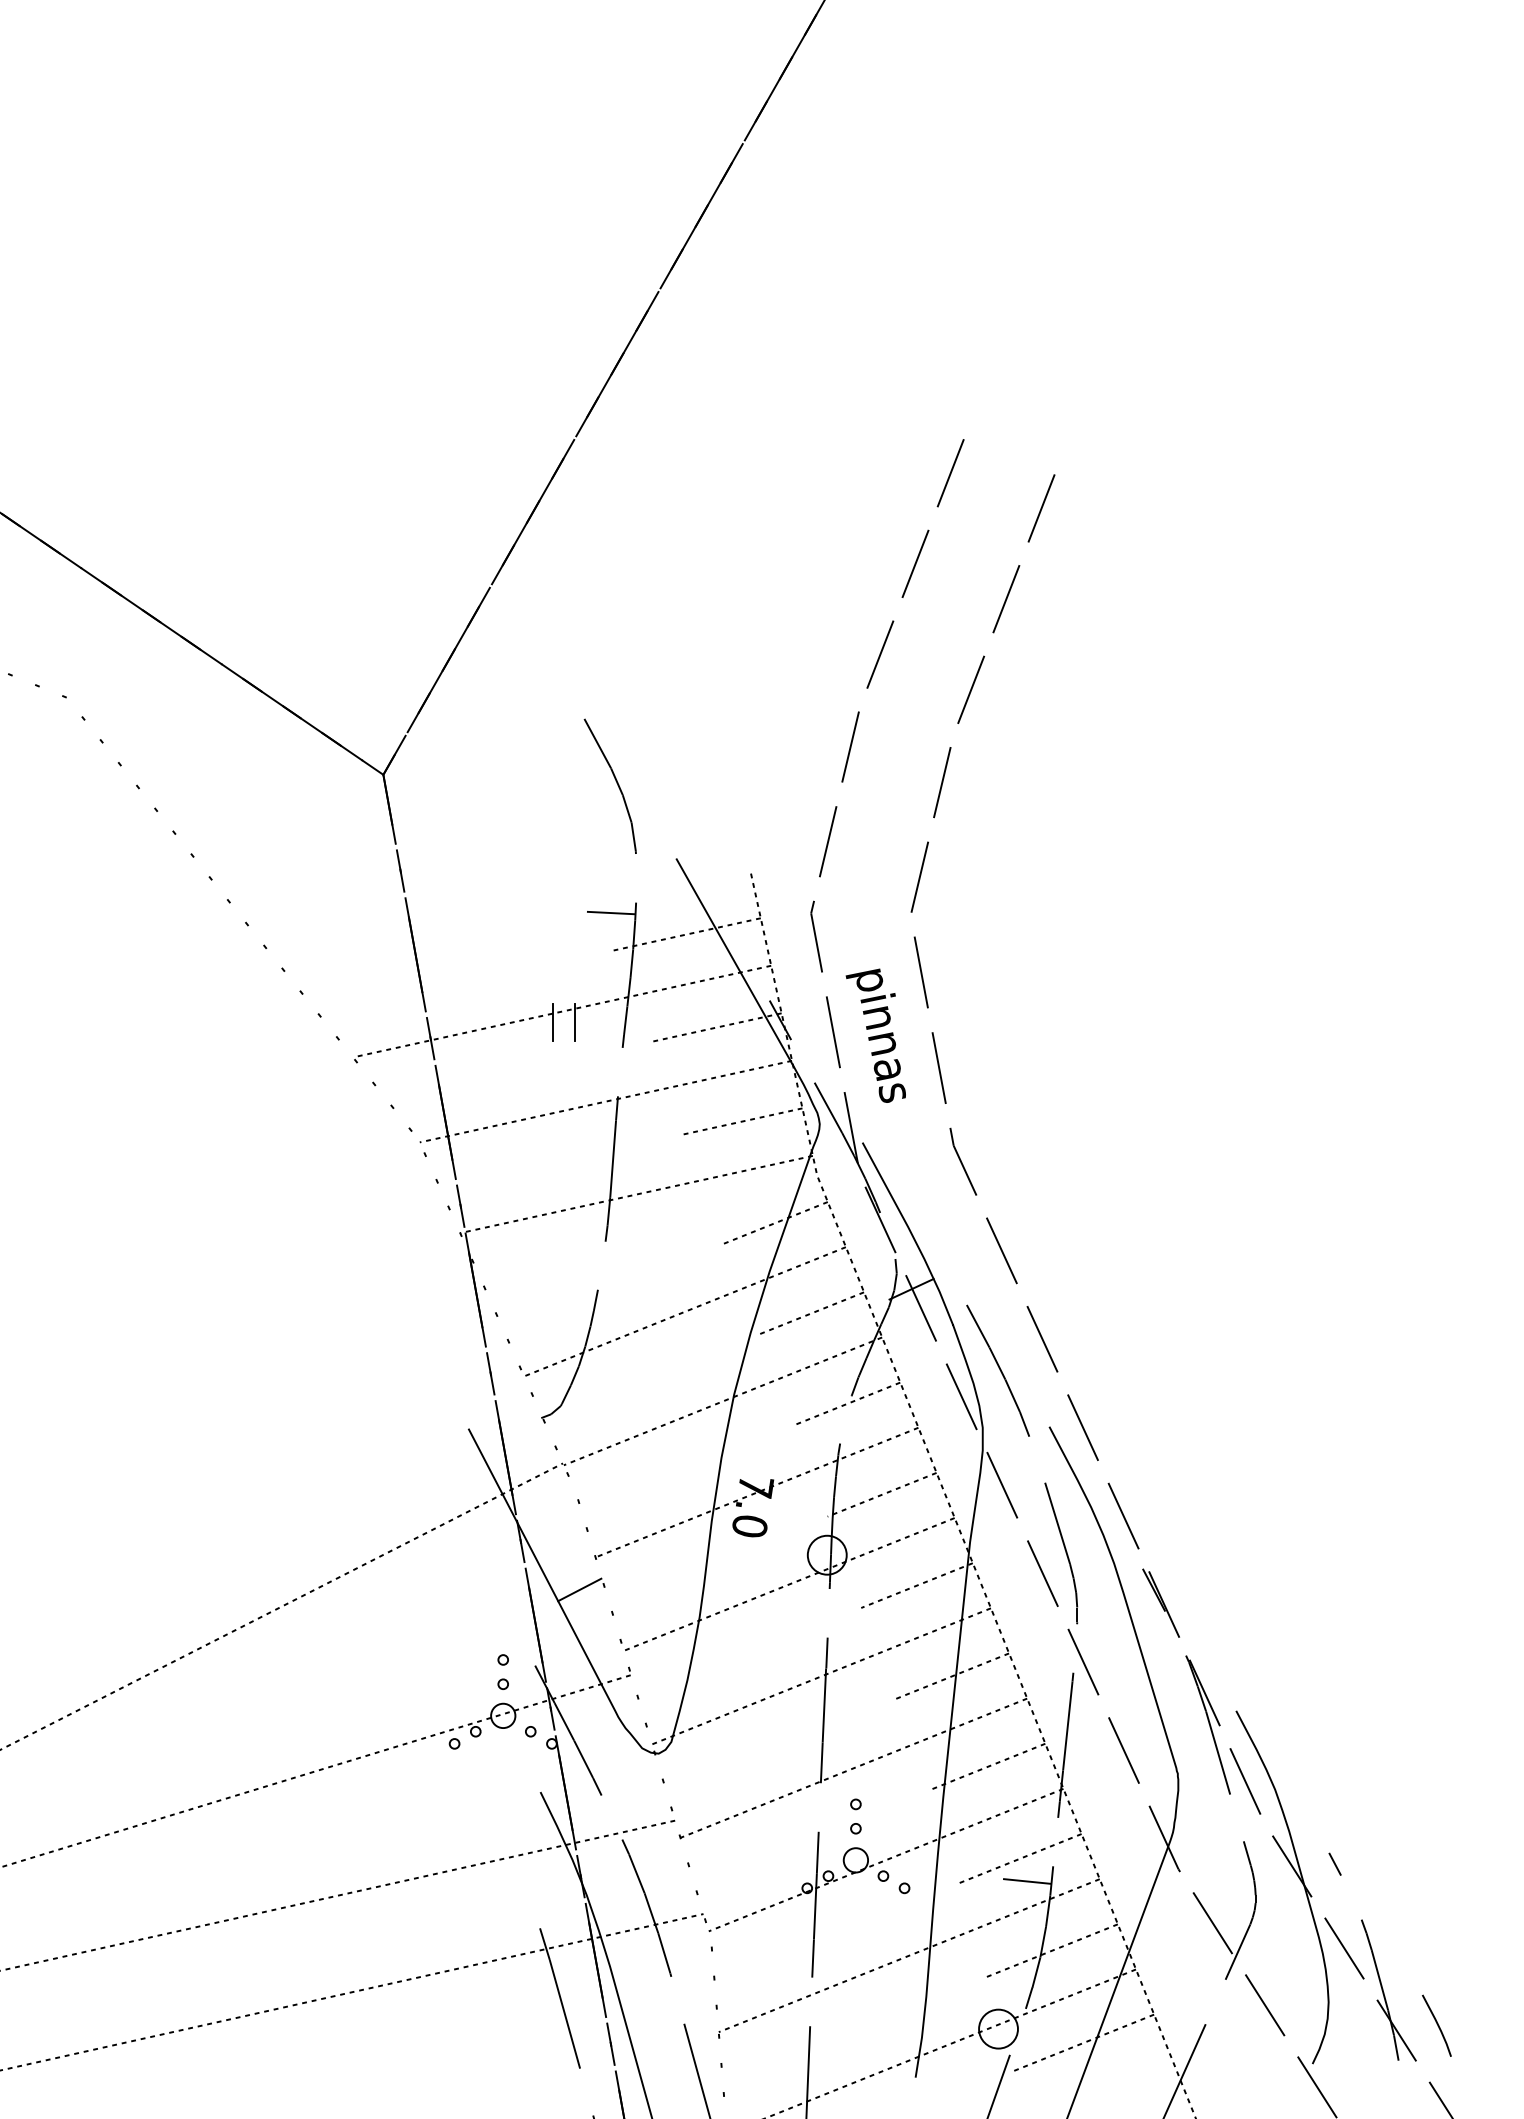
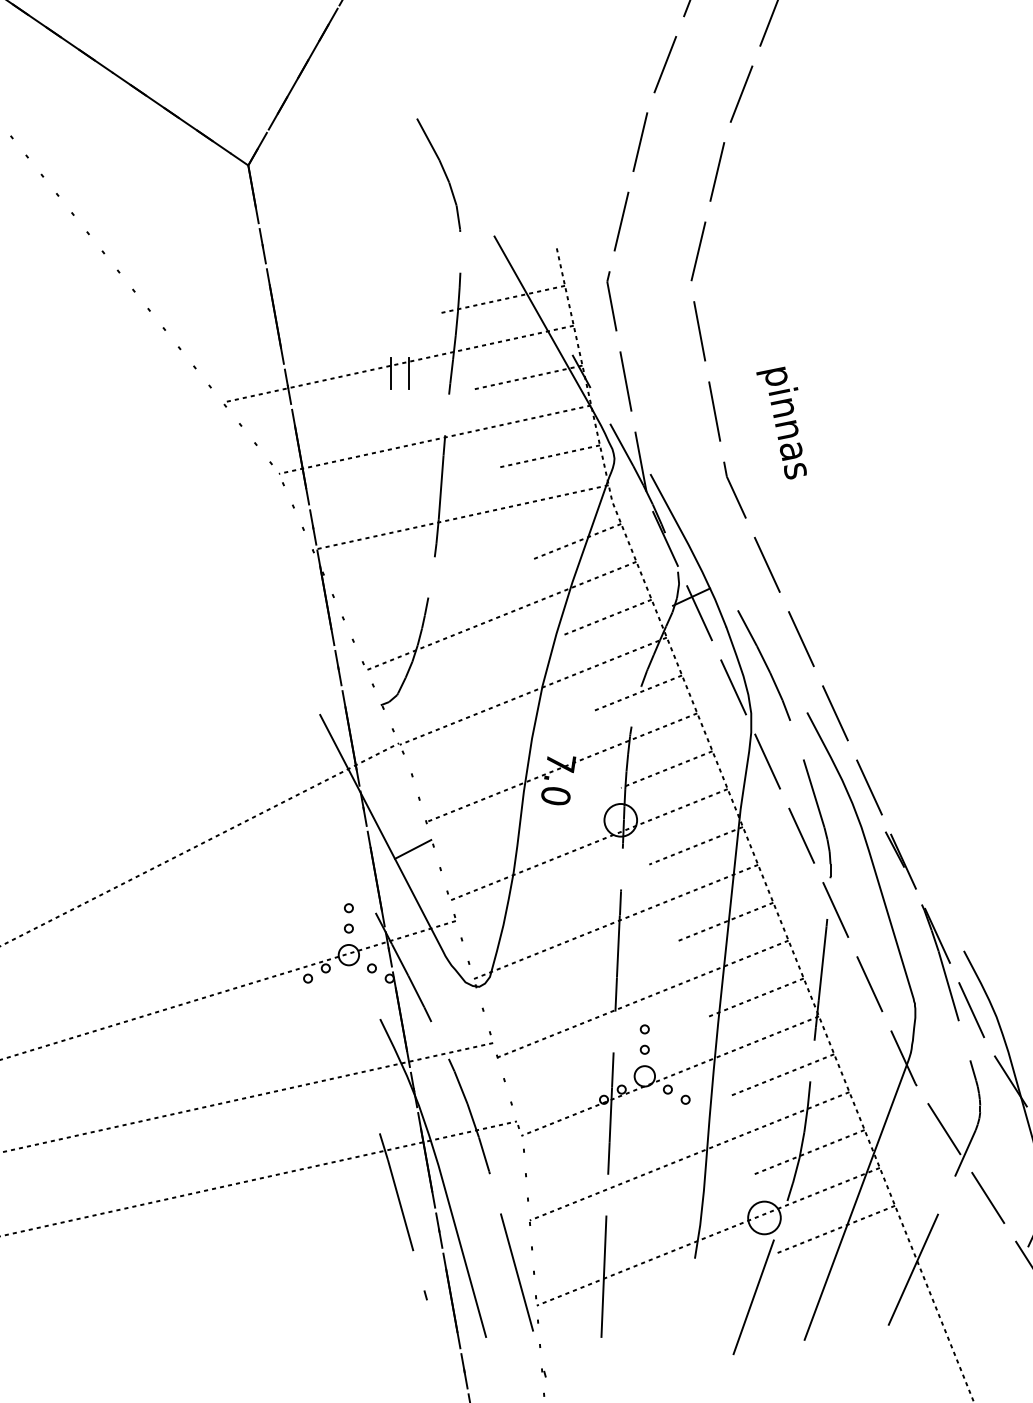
line: (610, 912) -> (438, 281), removed
text: (875, 1035) -> (781, 422), moved
line: (1027, 1881) -> (788, 1094), removed

